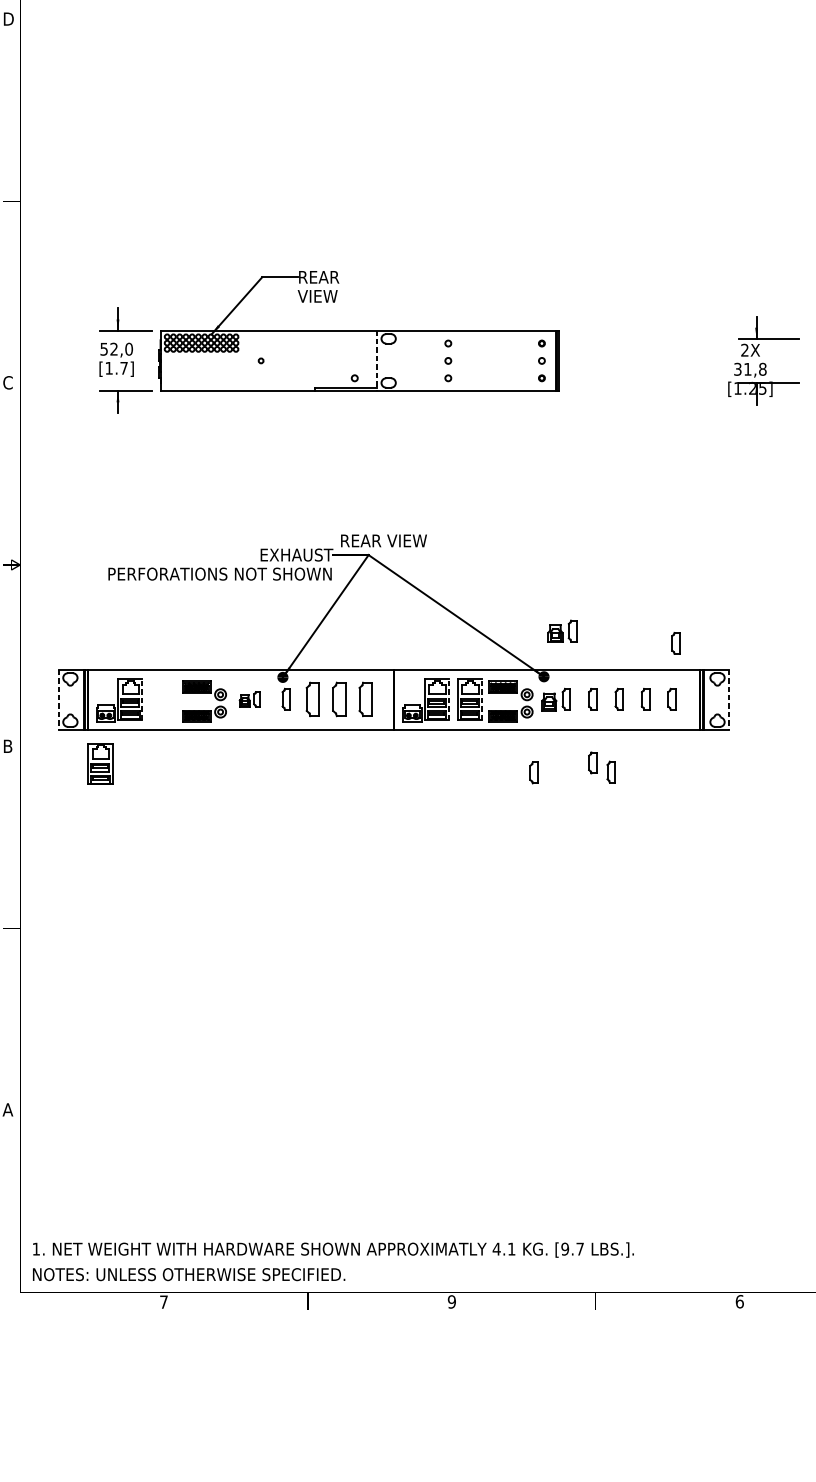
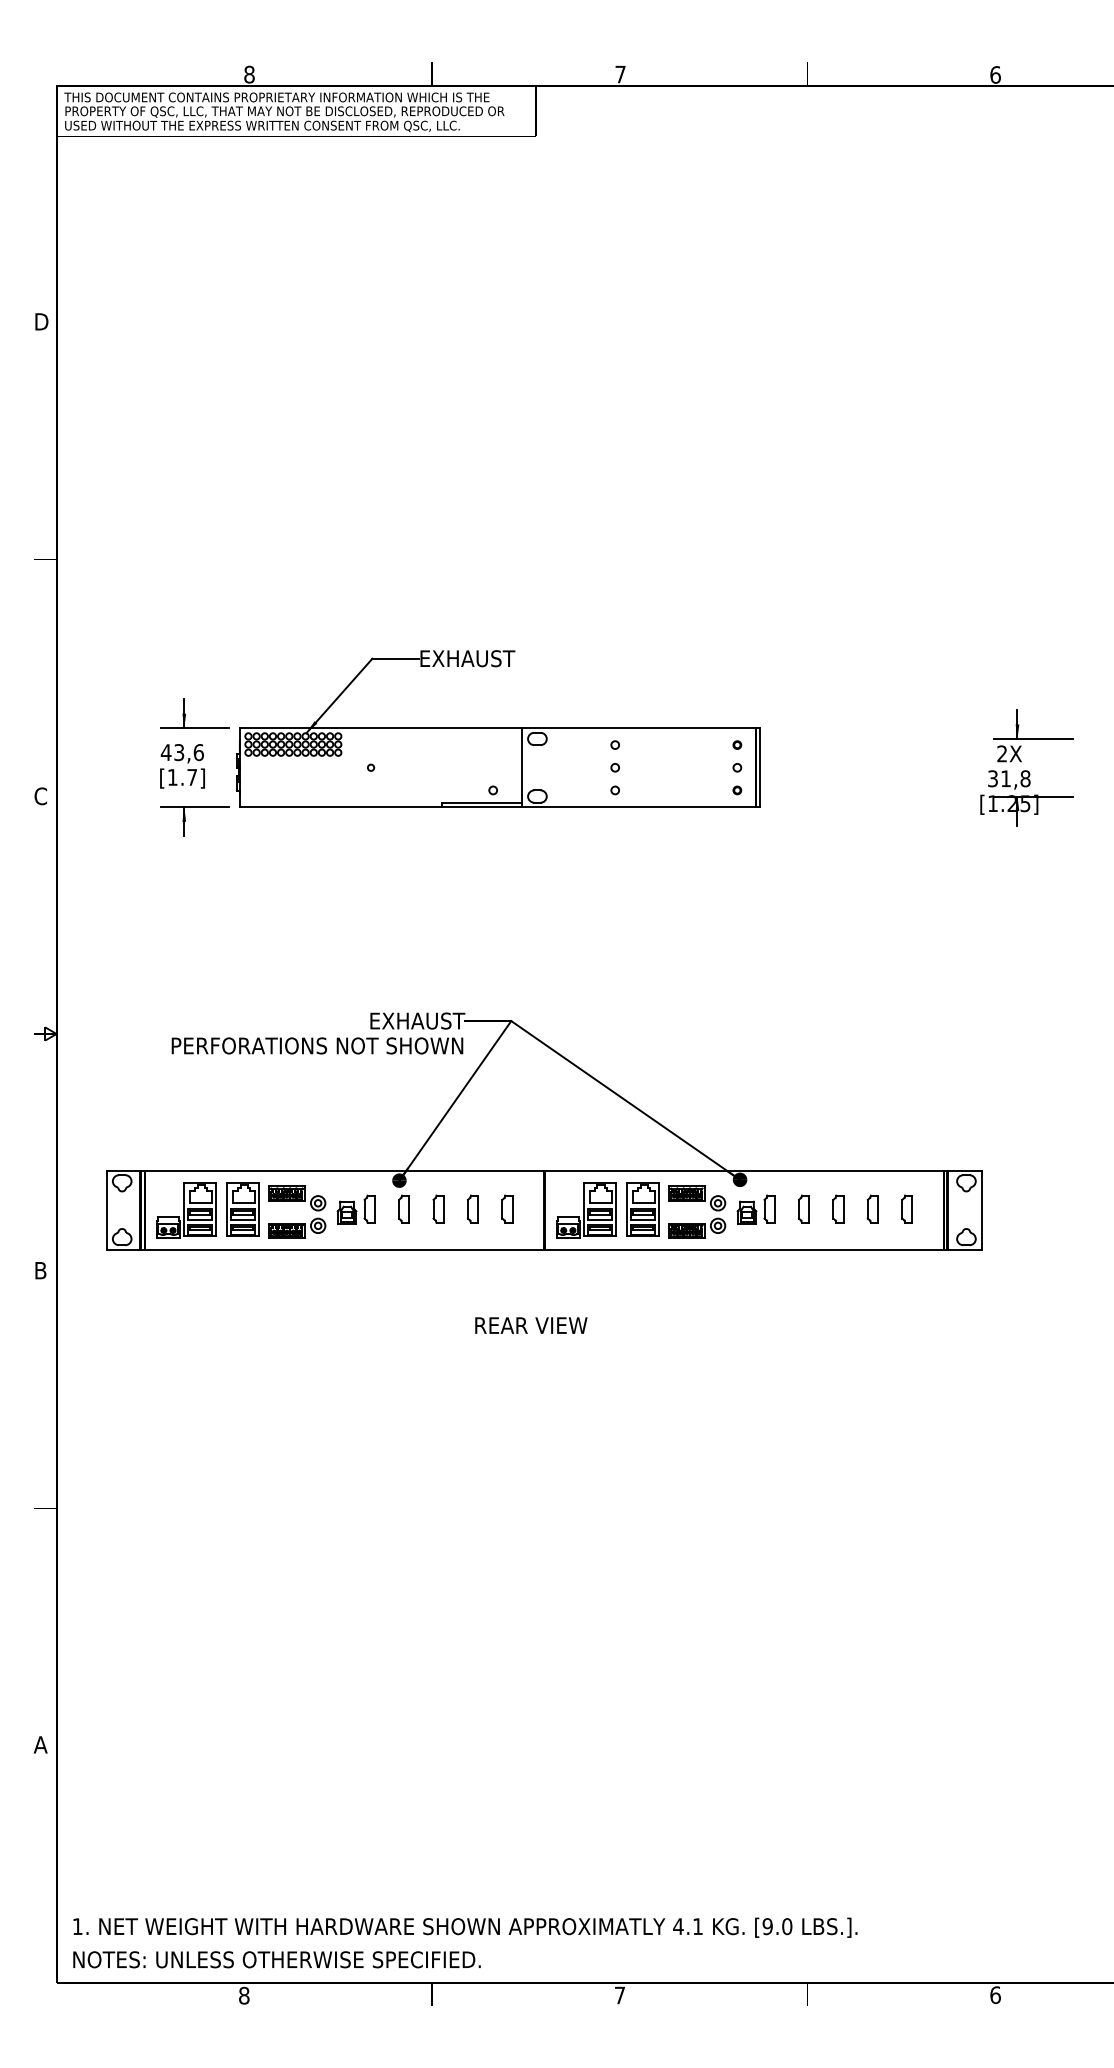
text: (334, 286) -> (466, 670), REAR VIEW -> EXHAUST
text: (115, 349) -> (181, 752), 52,0 -> 43,6
line: (377, 360) -> (522, 767), dashed -> solid
text: (384, 540) -> (531, 1325), moved
part: (561, 631) -> (763, 1120), removed
part: (675, 642) -> (911, 1135), removed
part: (312, 698) -> (438, 1208), size x0.62
part: (338, 698) -> (472, 1208), size x0.62
part: (365, 698) -> (507, 1208), size x0.62
line: (142, 699) -> (216, 1209), dashed -> solid
part: (249, 699) -> (355, 1209), size x1.43
line: (449, 699) -> (616, 1209), dashed -> solid
line: (482, 699) -> (659, 1209), dashed -> solid
line: (59, 700) -> (107, 1210), dashed -> solid
line: (729, 700) -> (981, 1210), dashed -> solid
part: (592, 762) -> (803, 1291), removed
part: (99, 763) -> (242, 1209), moved
part: (611, 771) -> (827, 1303), removed
part: (534, 772) -> (727, 1304), removed
text: (580, 1249) -> (787, 1926), [9.7 -> [9.0
text: (164, 1301) -> (244, 1995), 7 -> 8
text: (451, 1301) -> (619, 1995), 9 -> 7

